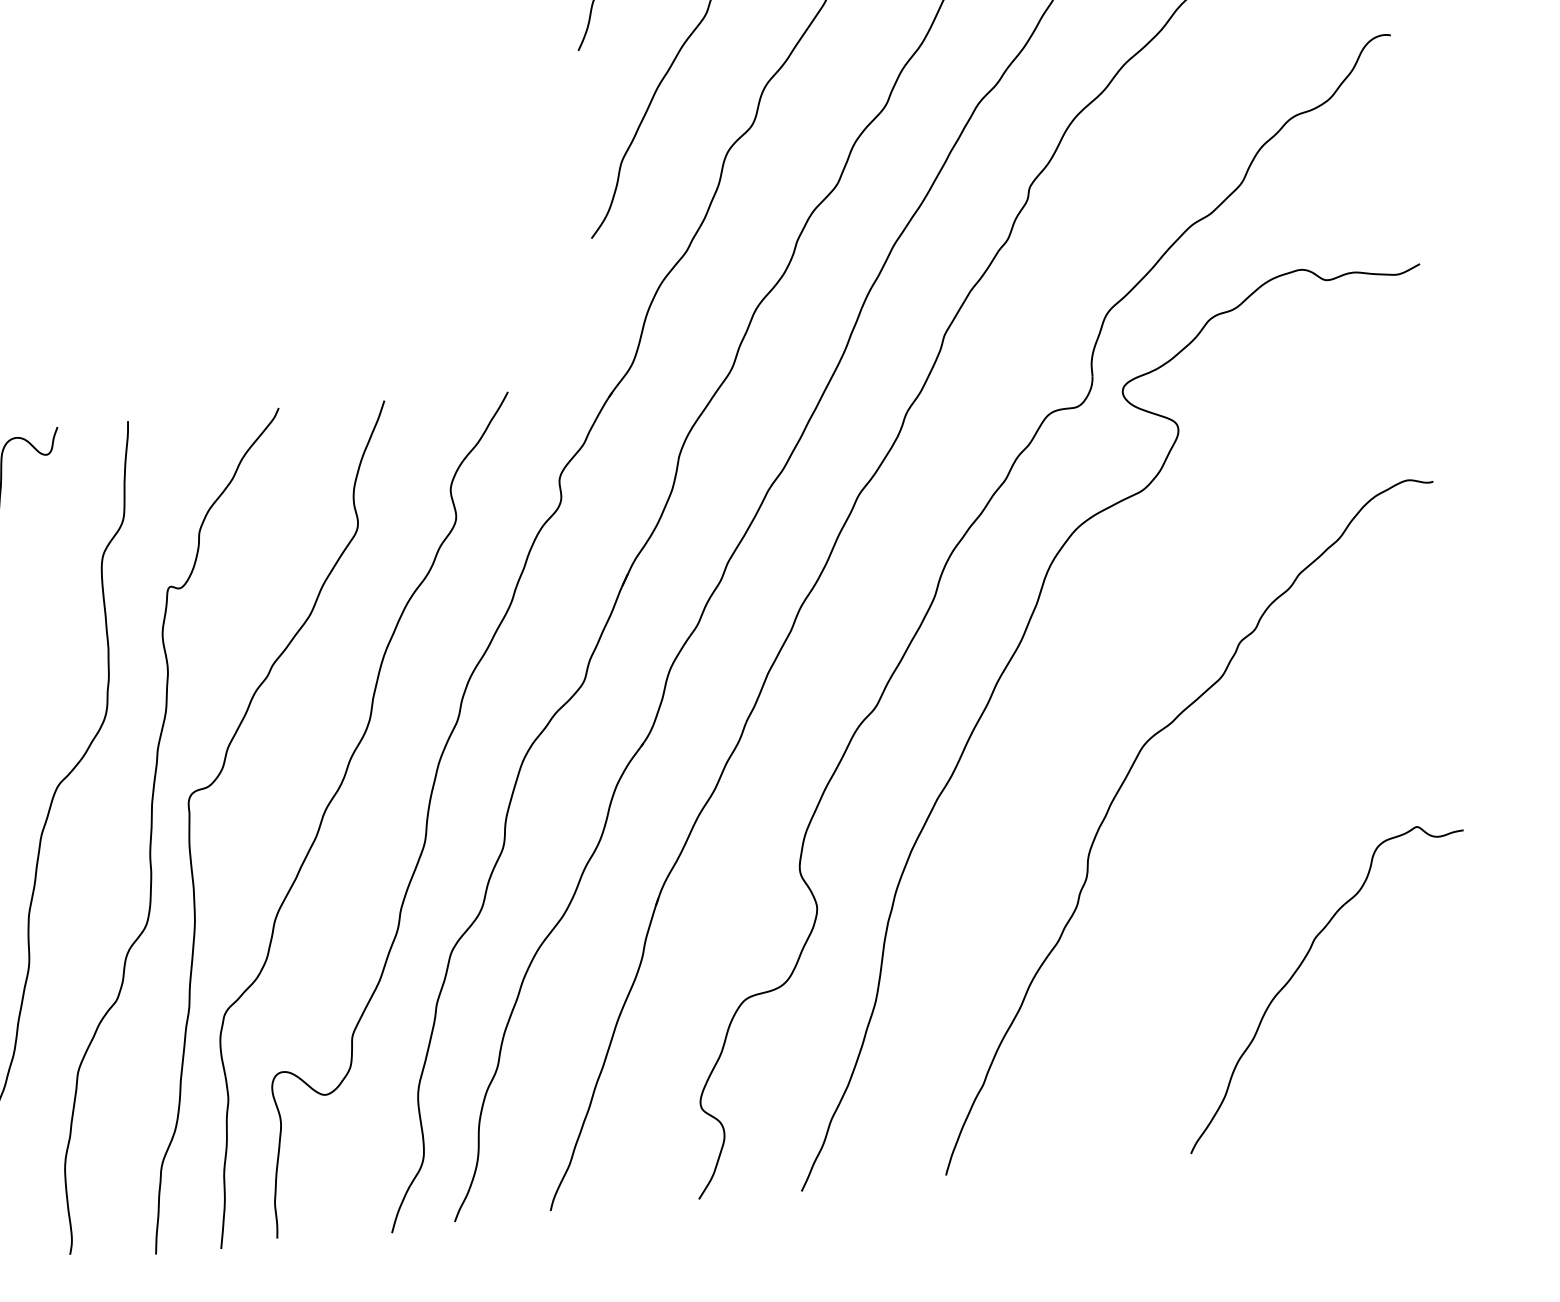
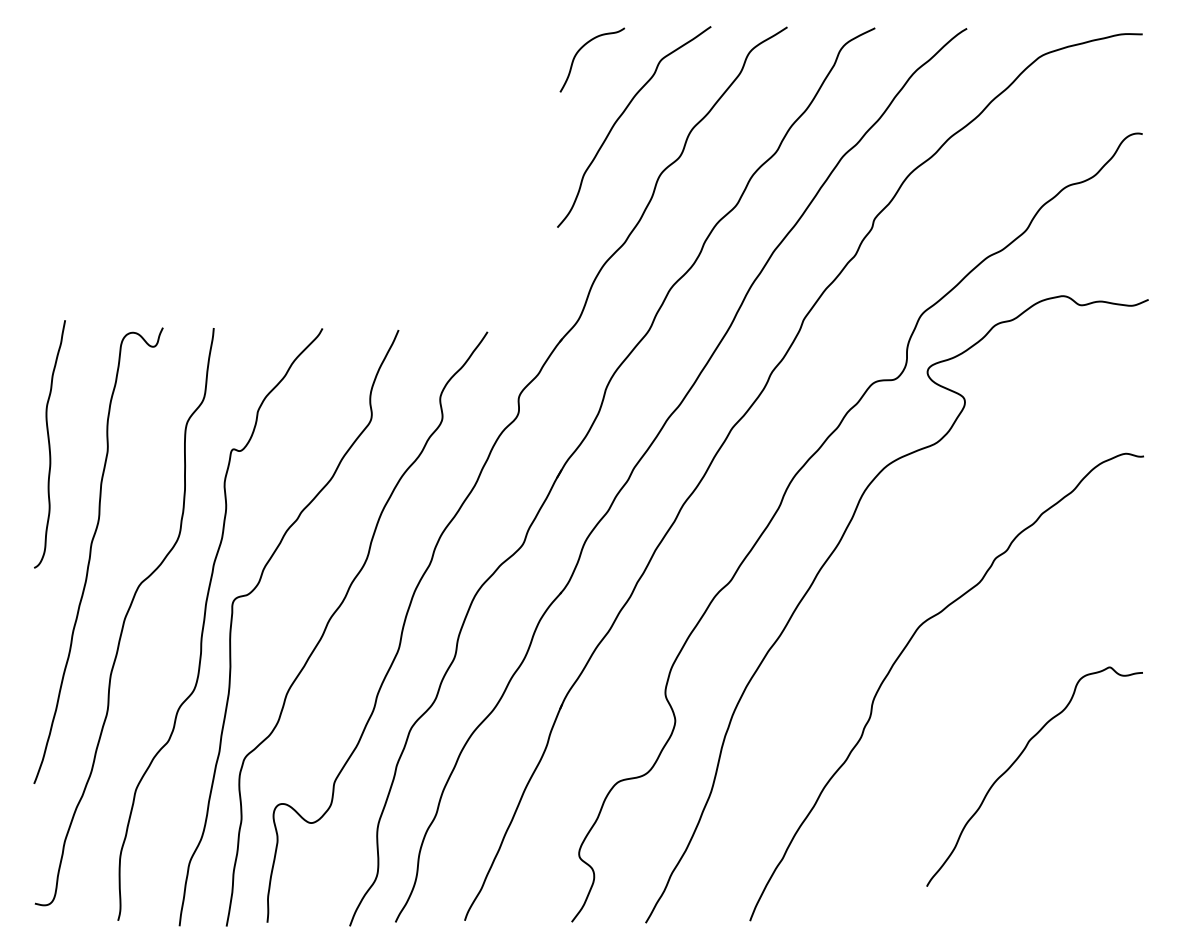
curve: (1300, 967) -> (1017, 760), moved

